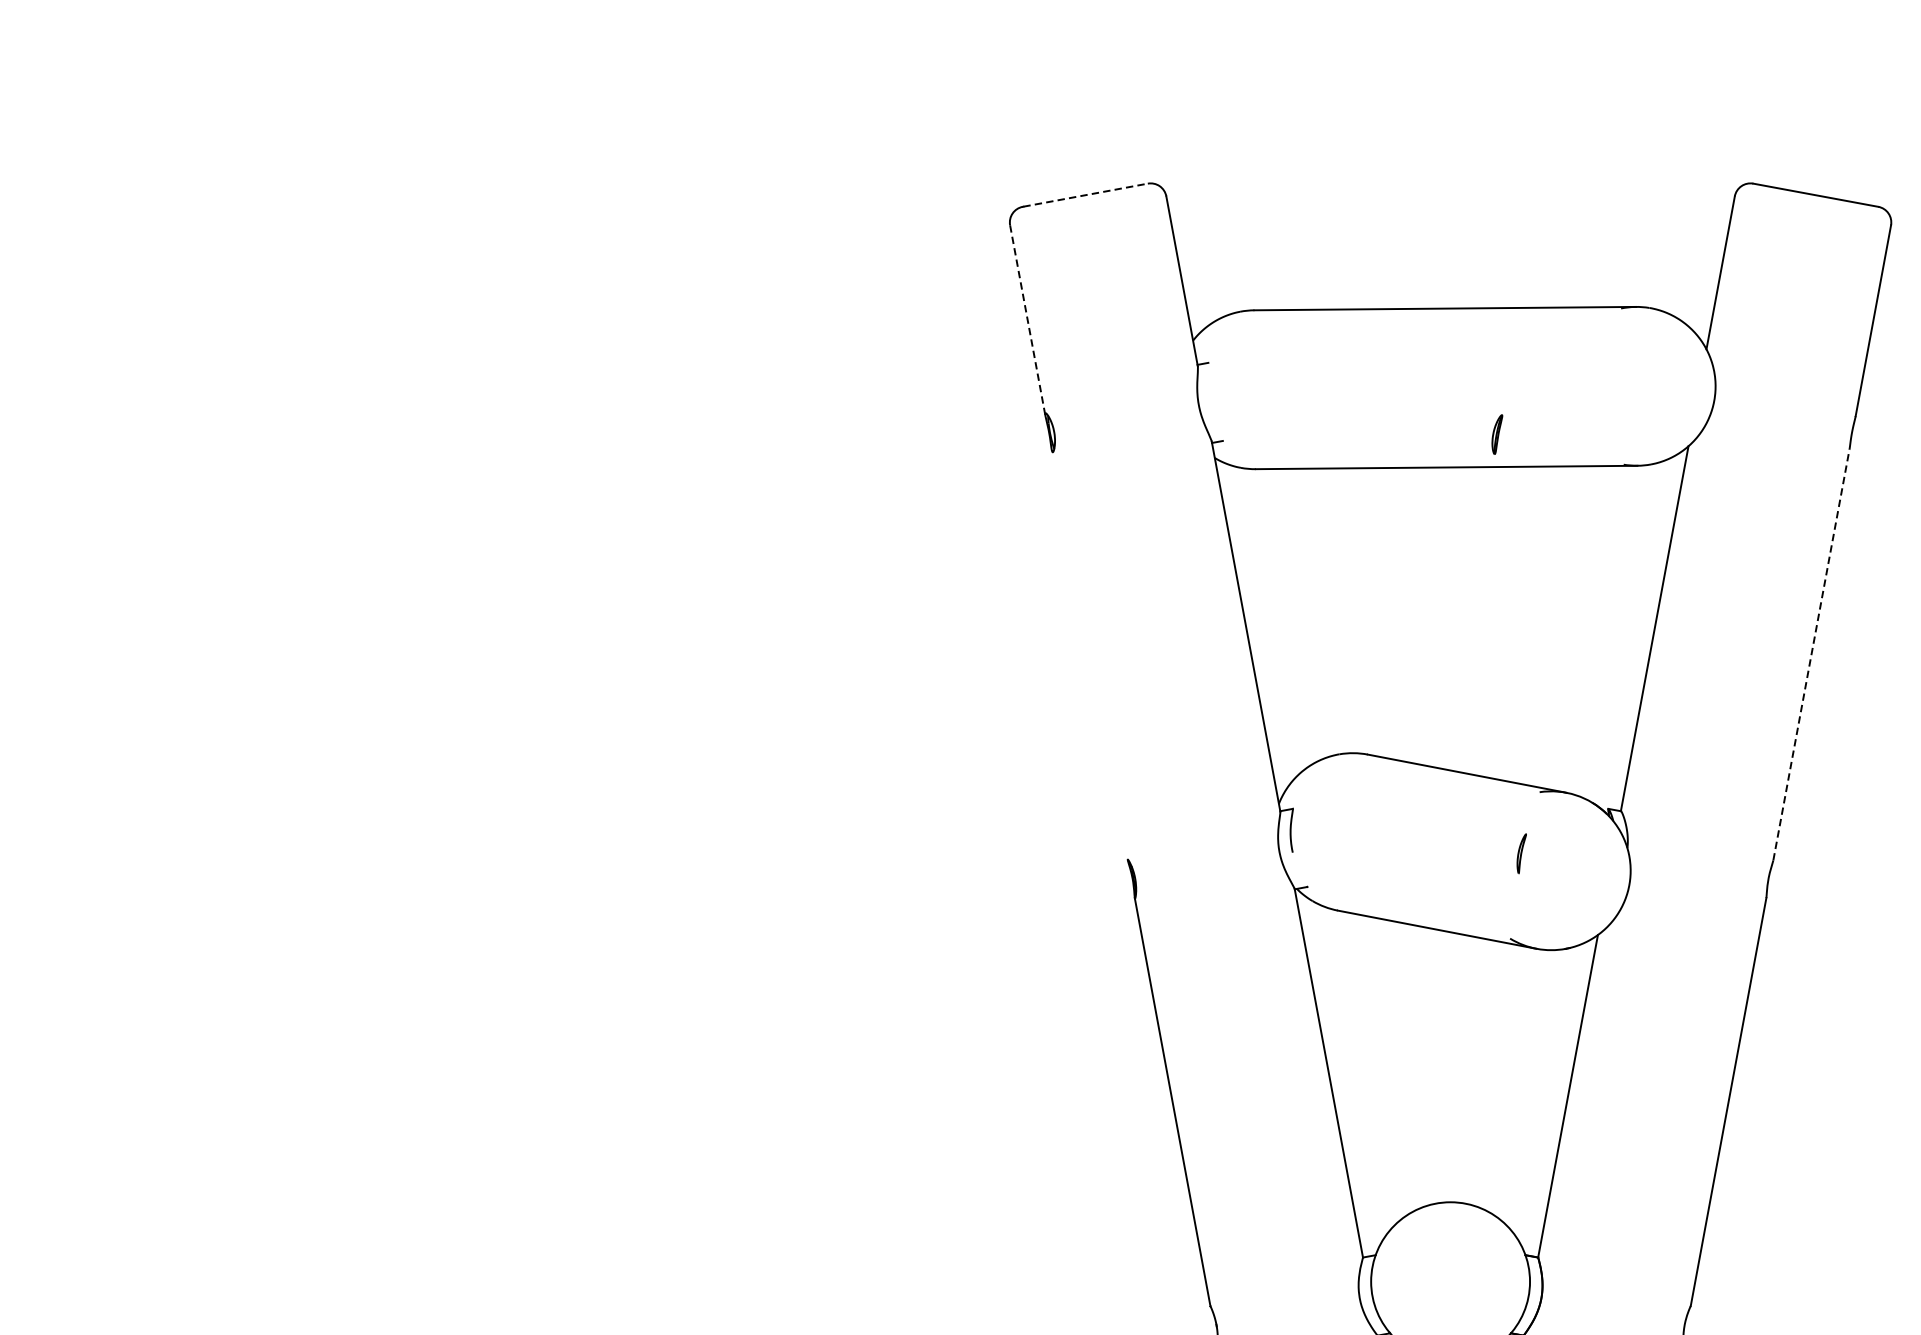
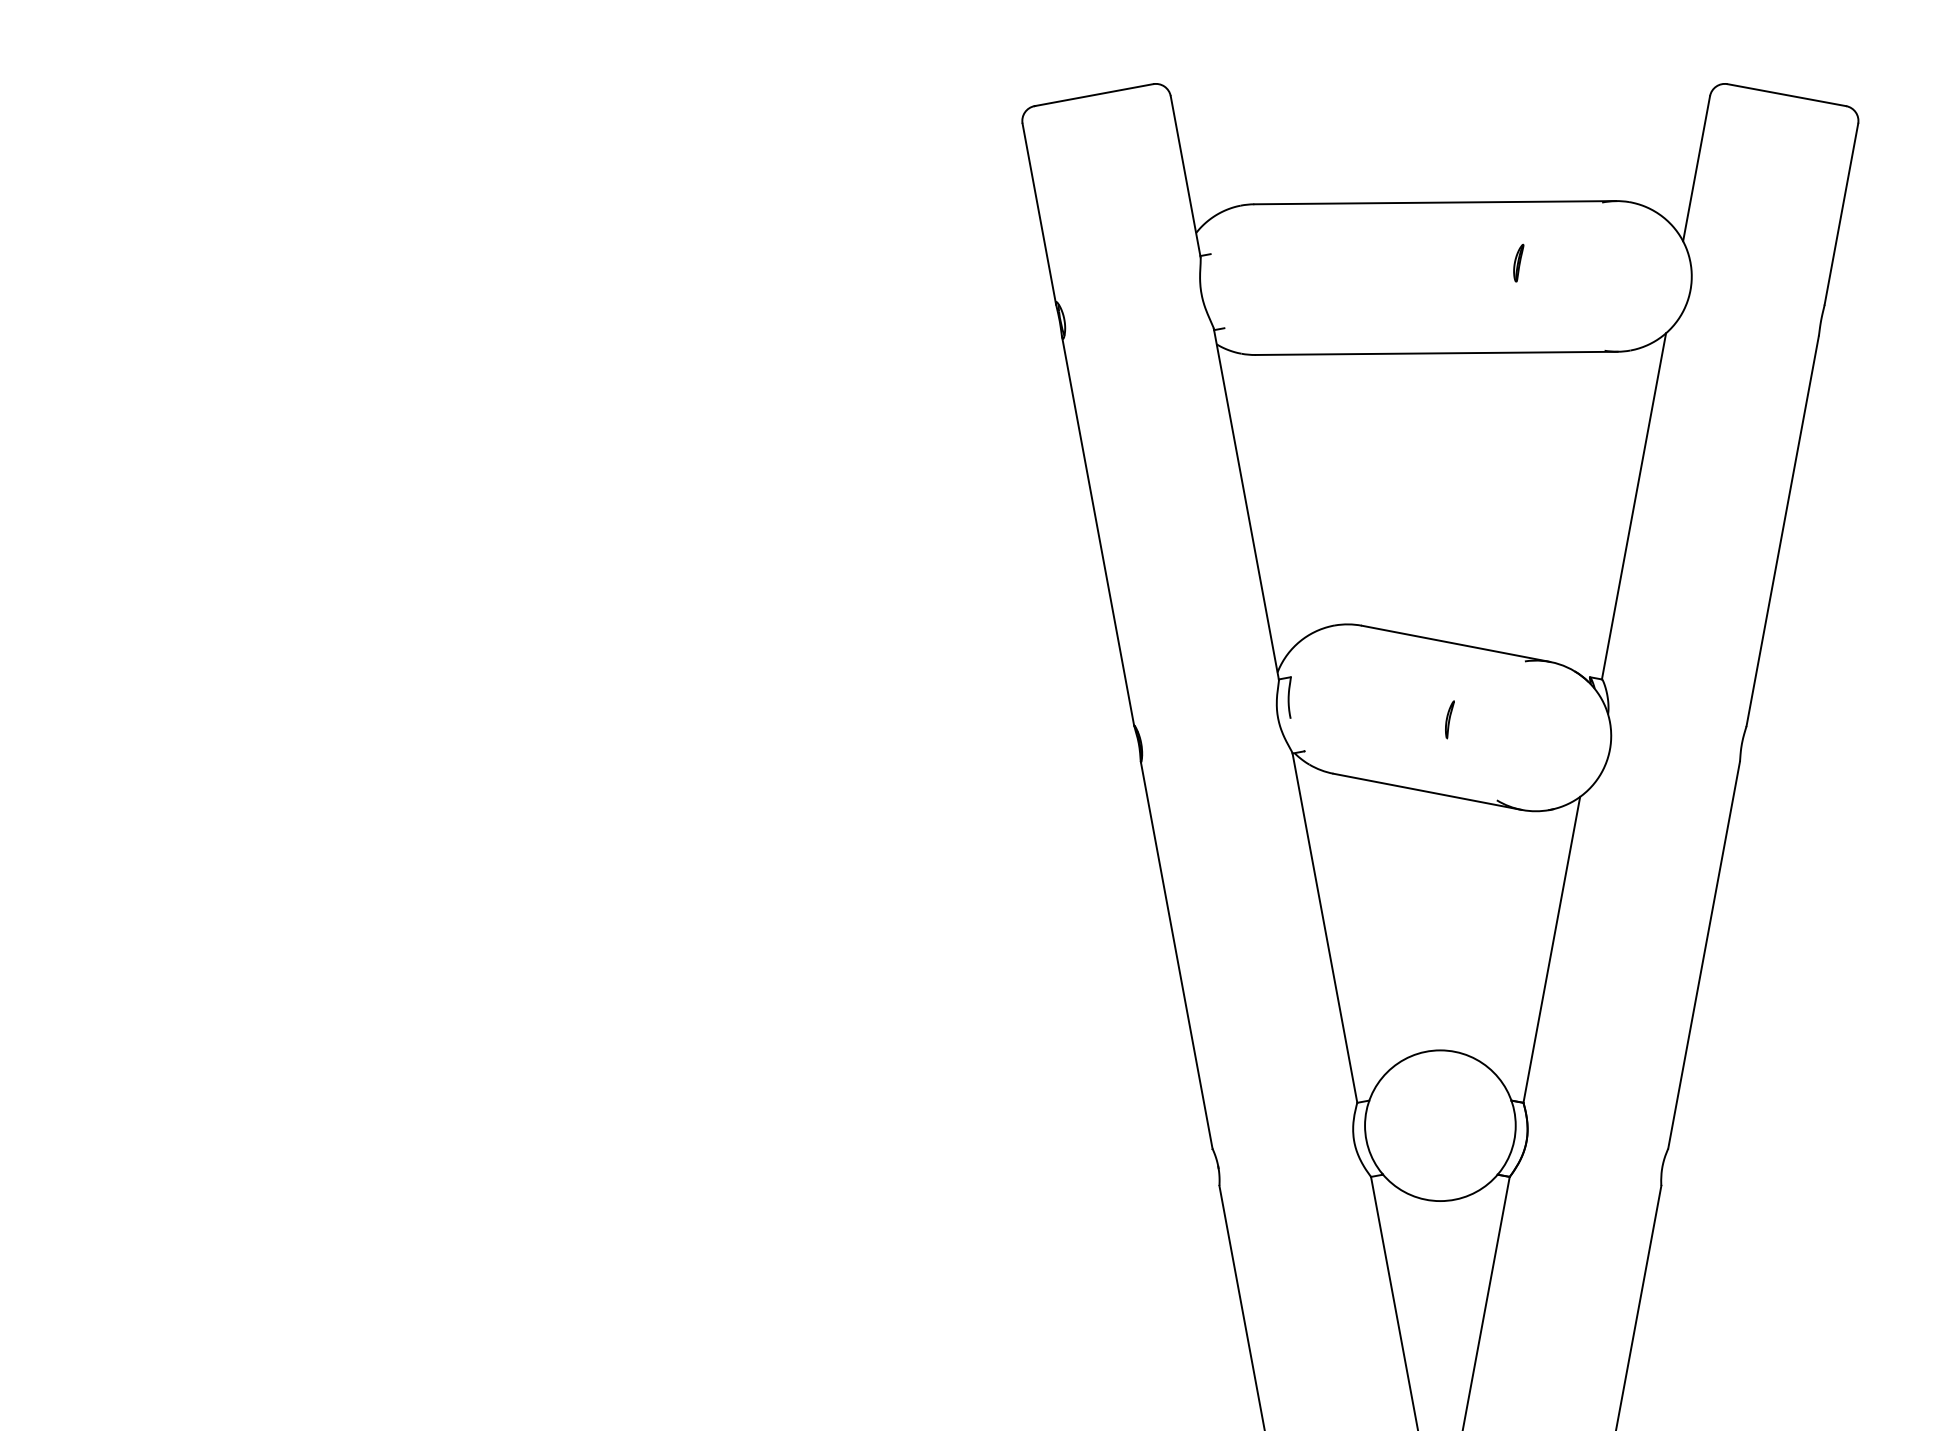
line: (1085, 195) -> (1094, 95), dashed -> solid
line: (1027, 321) -> (1039, 214), dashed -> solid
part: (1497, 433) -> (1518, 262), moved
line: (1811, 654) -> (1782, 530), dashed -> solid
line: (1089, 655) -> (1097, 531), added
part: (1521, 853) -> (1449, 719), moved

